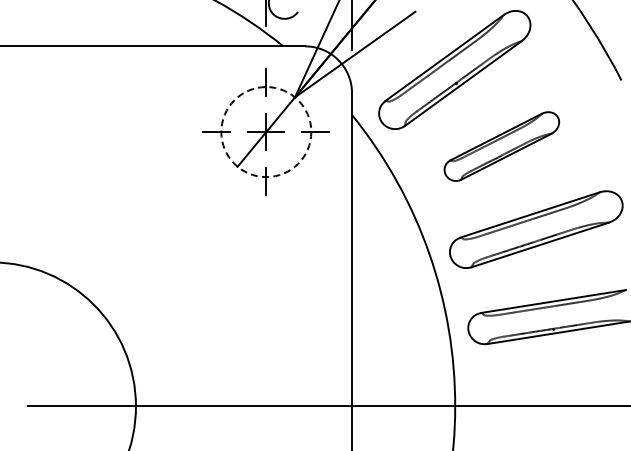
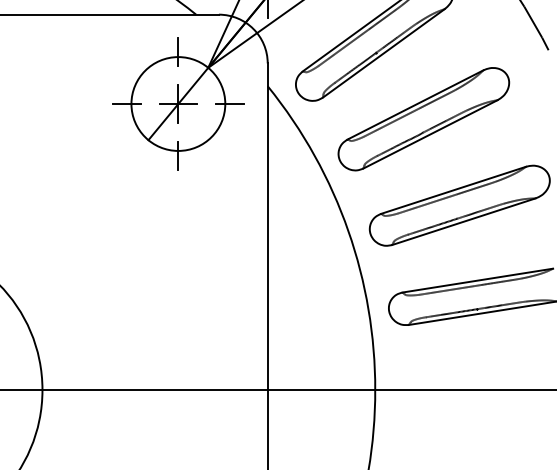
circle: (266, 132) -> (178, 104), dashed -> solid
part: (501, 146) -> (423, 119), size x1.43

